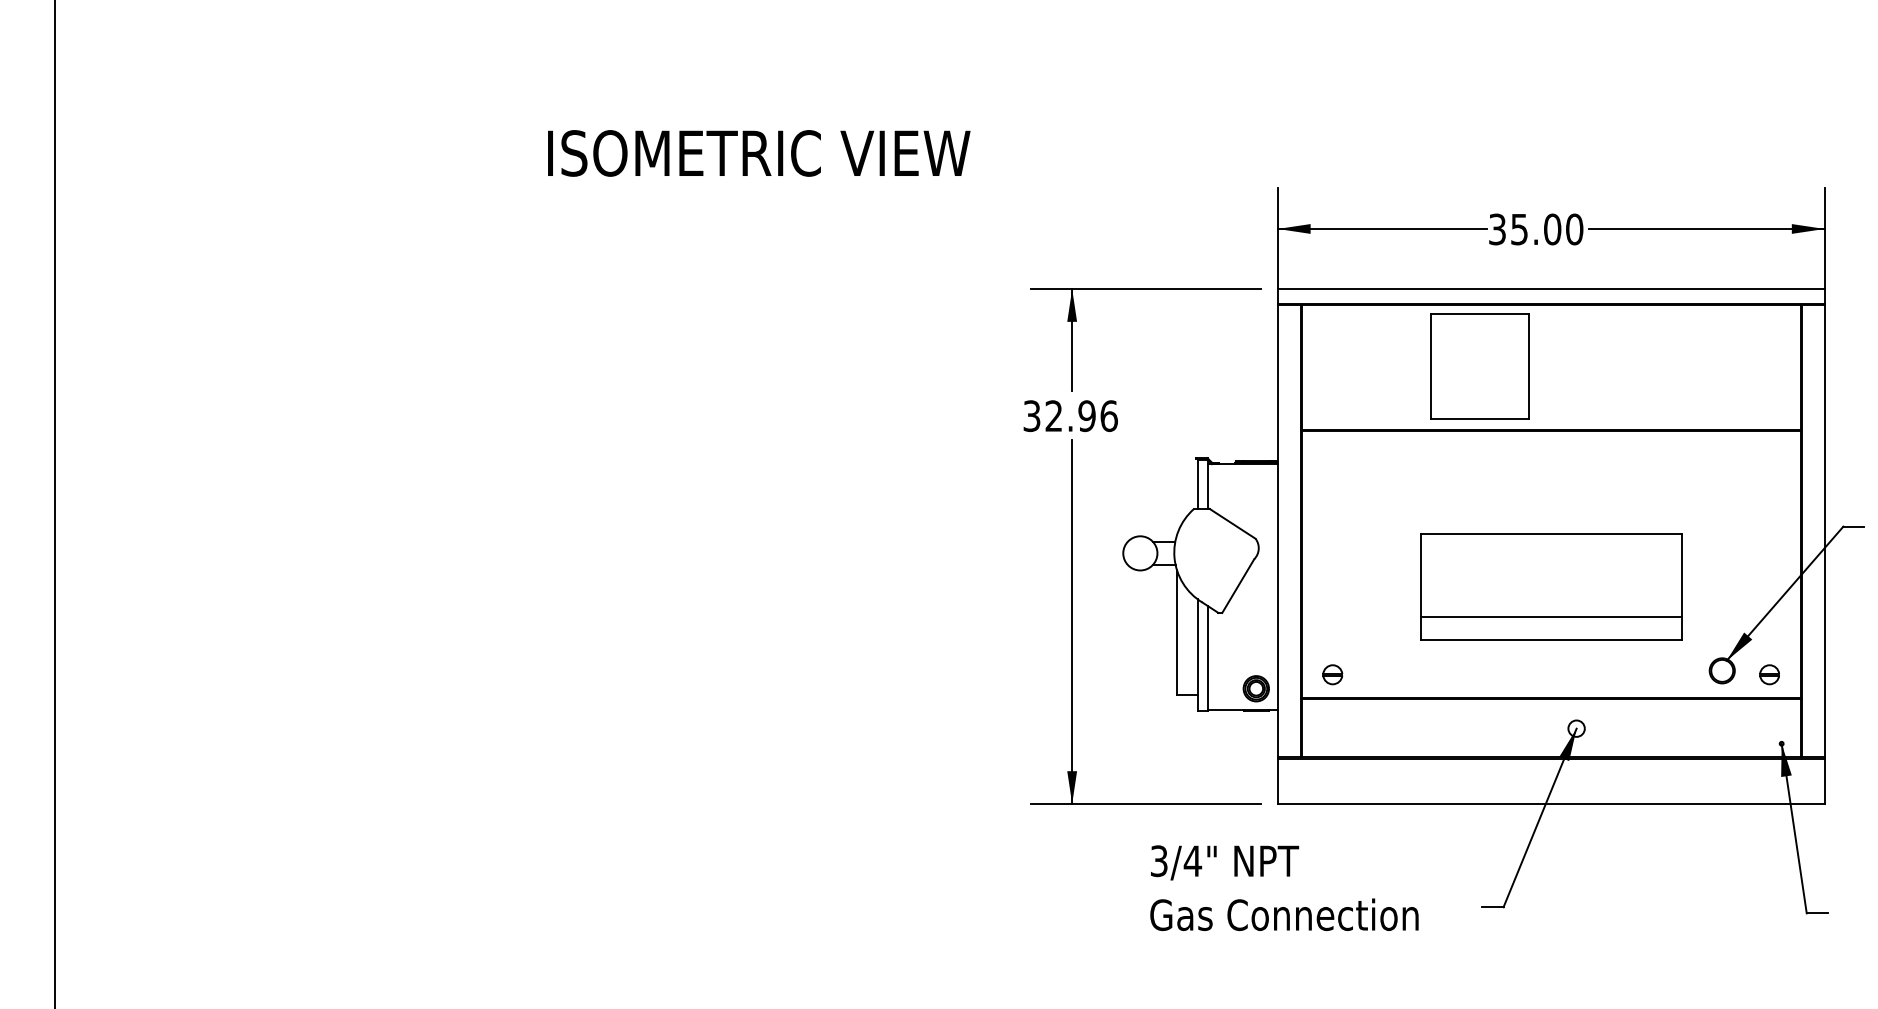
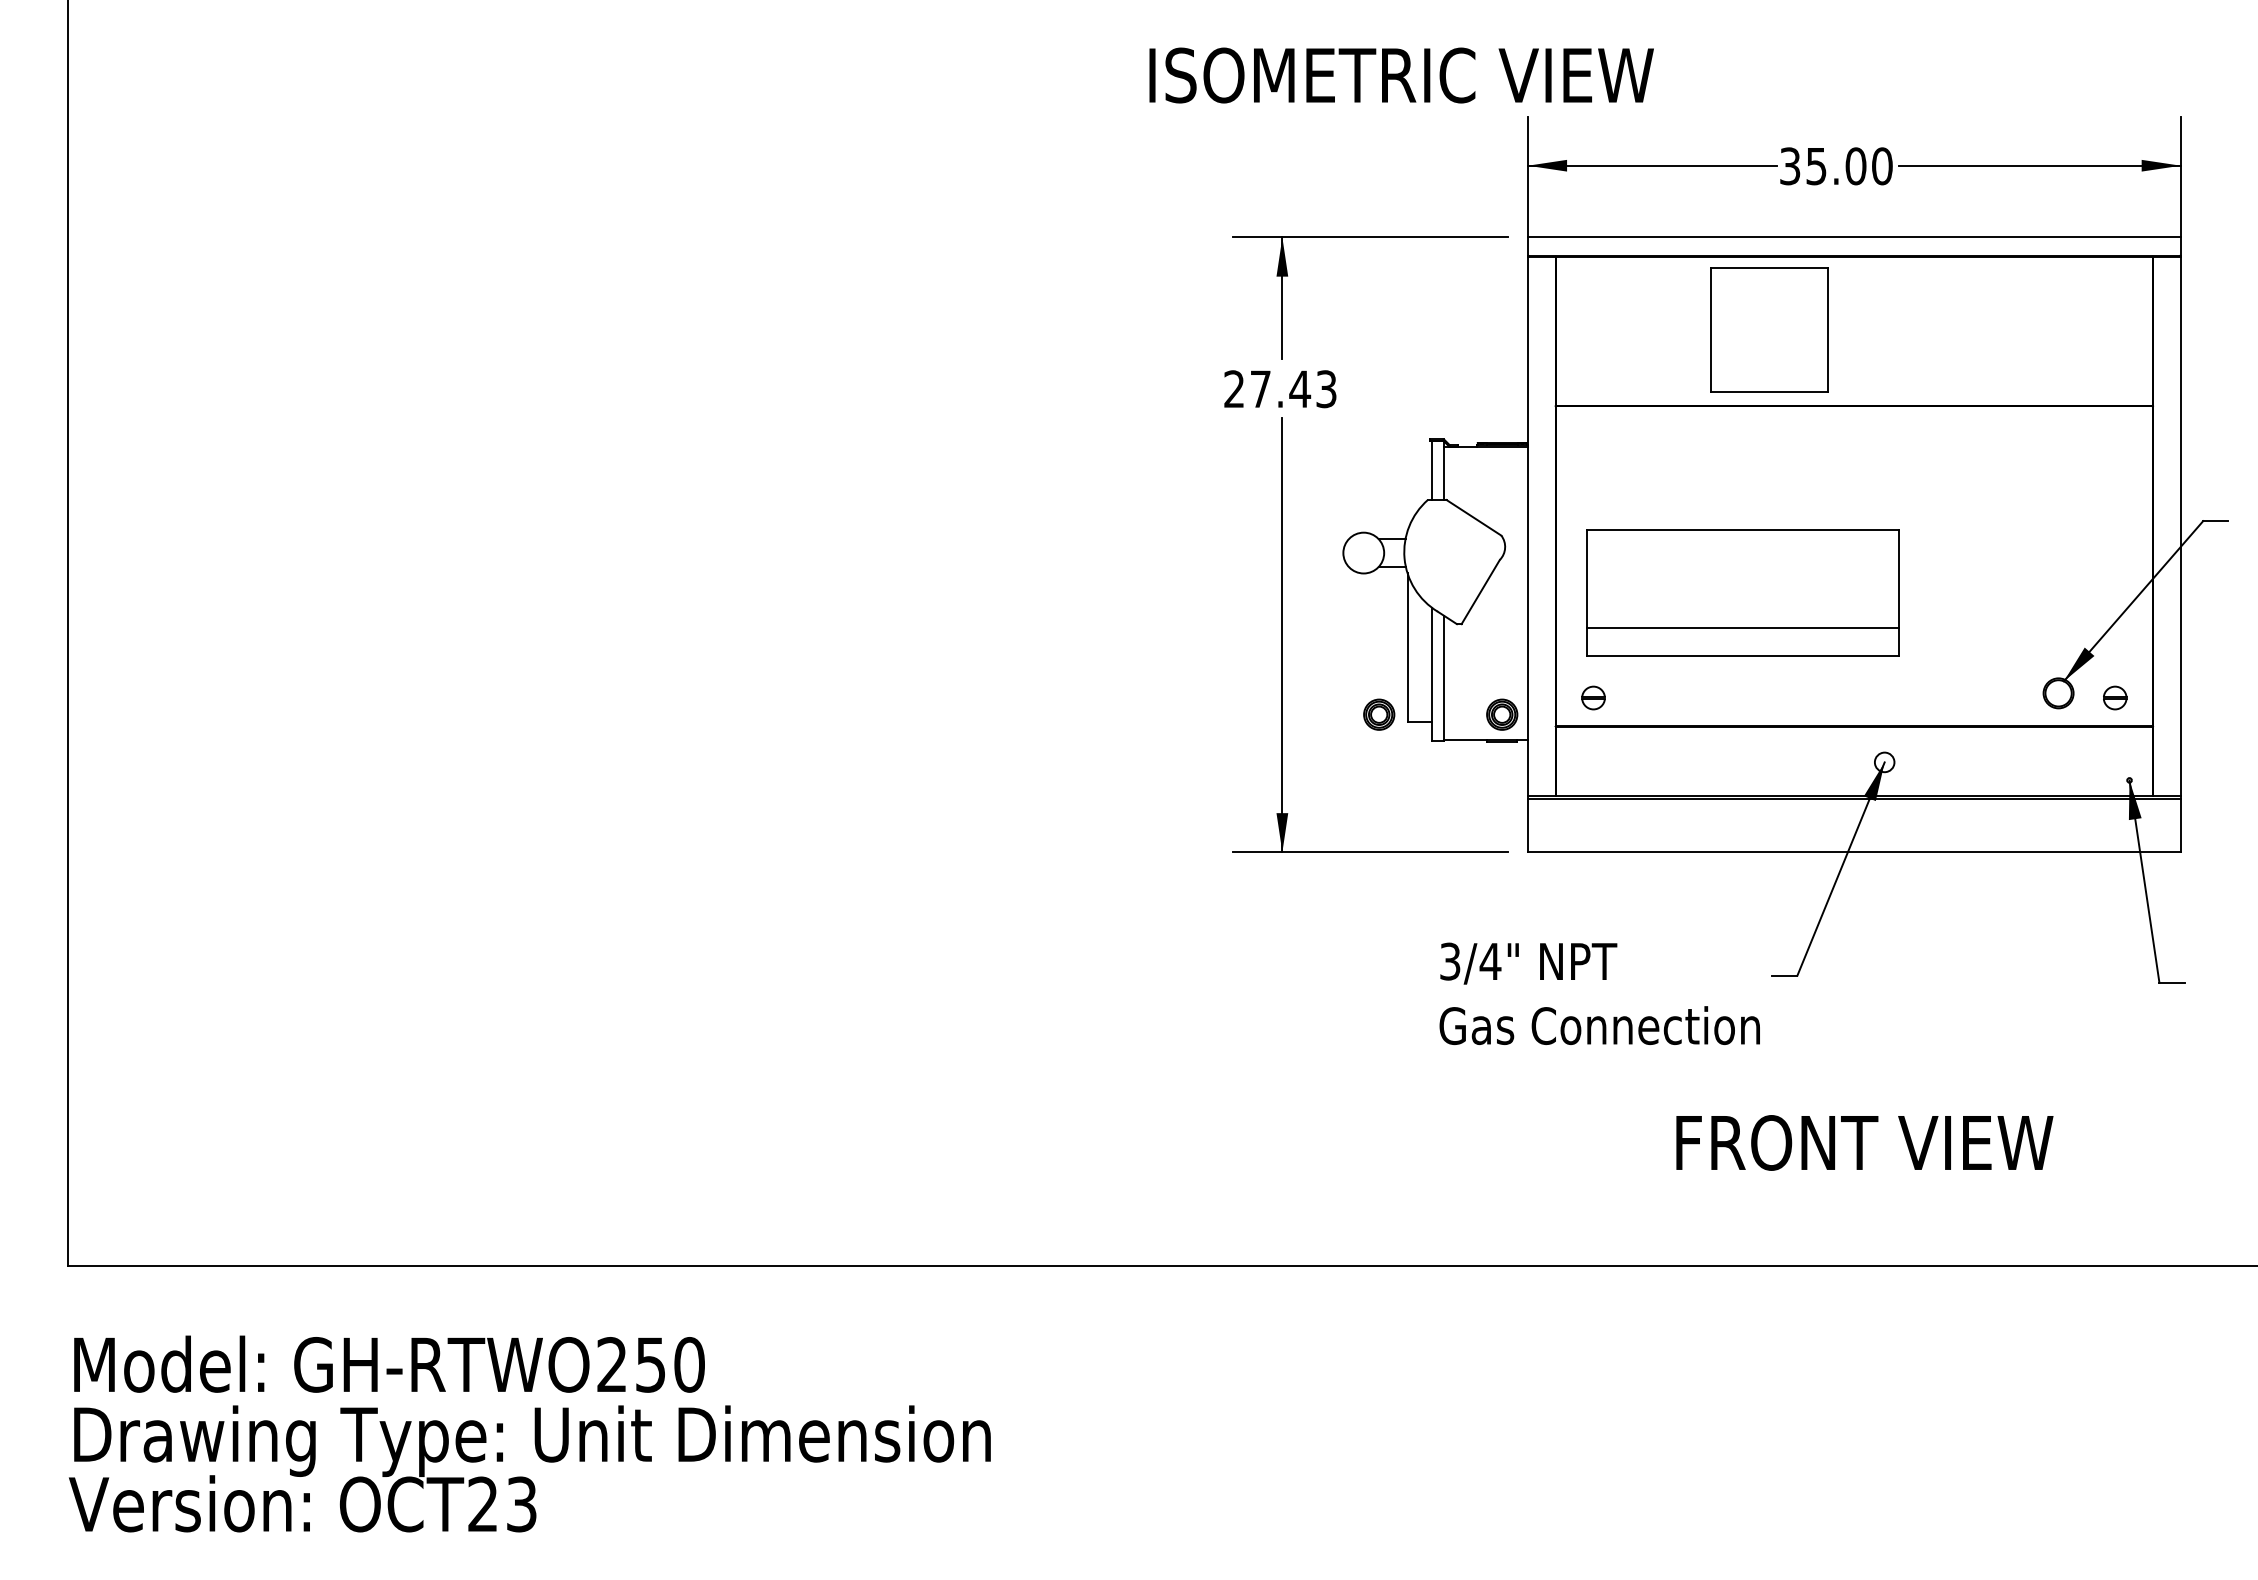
text: (759, 153) -> (1401, 75), moved
text: (1070, 416) -> (1280, 389), 32.96 -> 27.43
part: (1550, 586) -> (1742, 592), moved
part: (1153, 688) -> (1379, 714), added
text: (1284, 887) -> (1599, 993), moved

